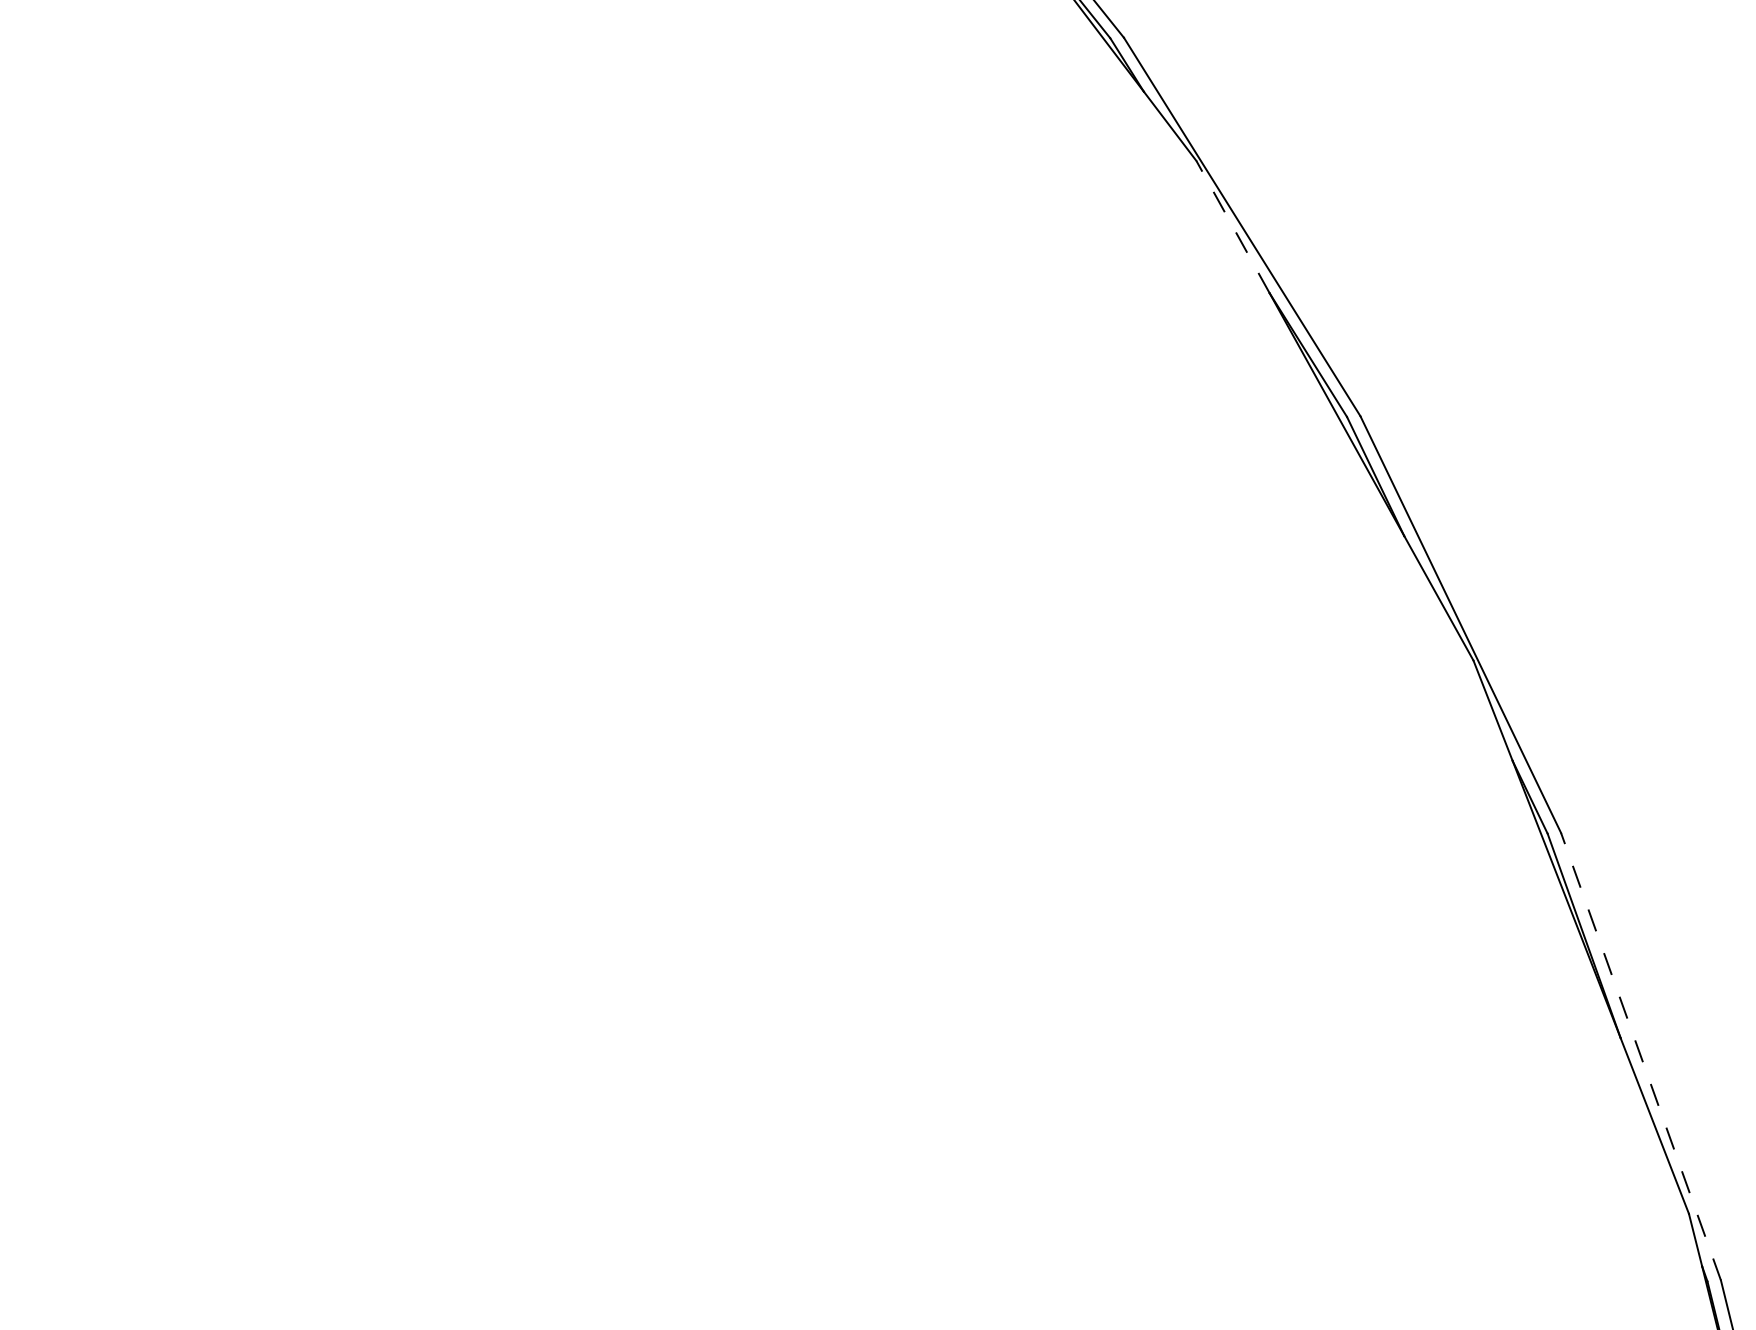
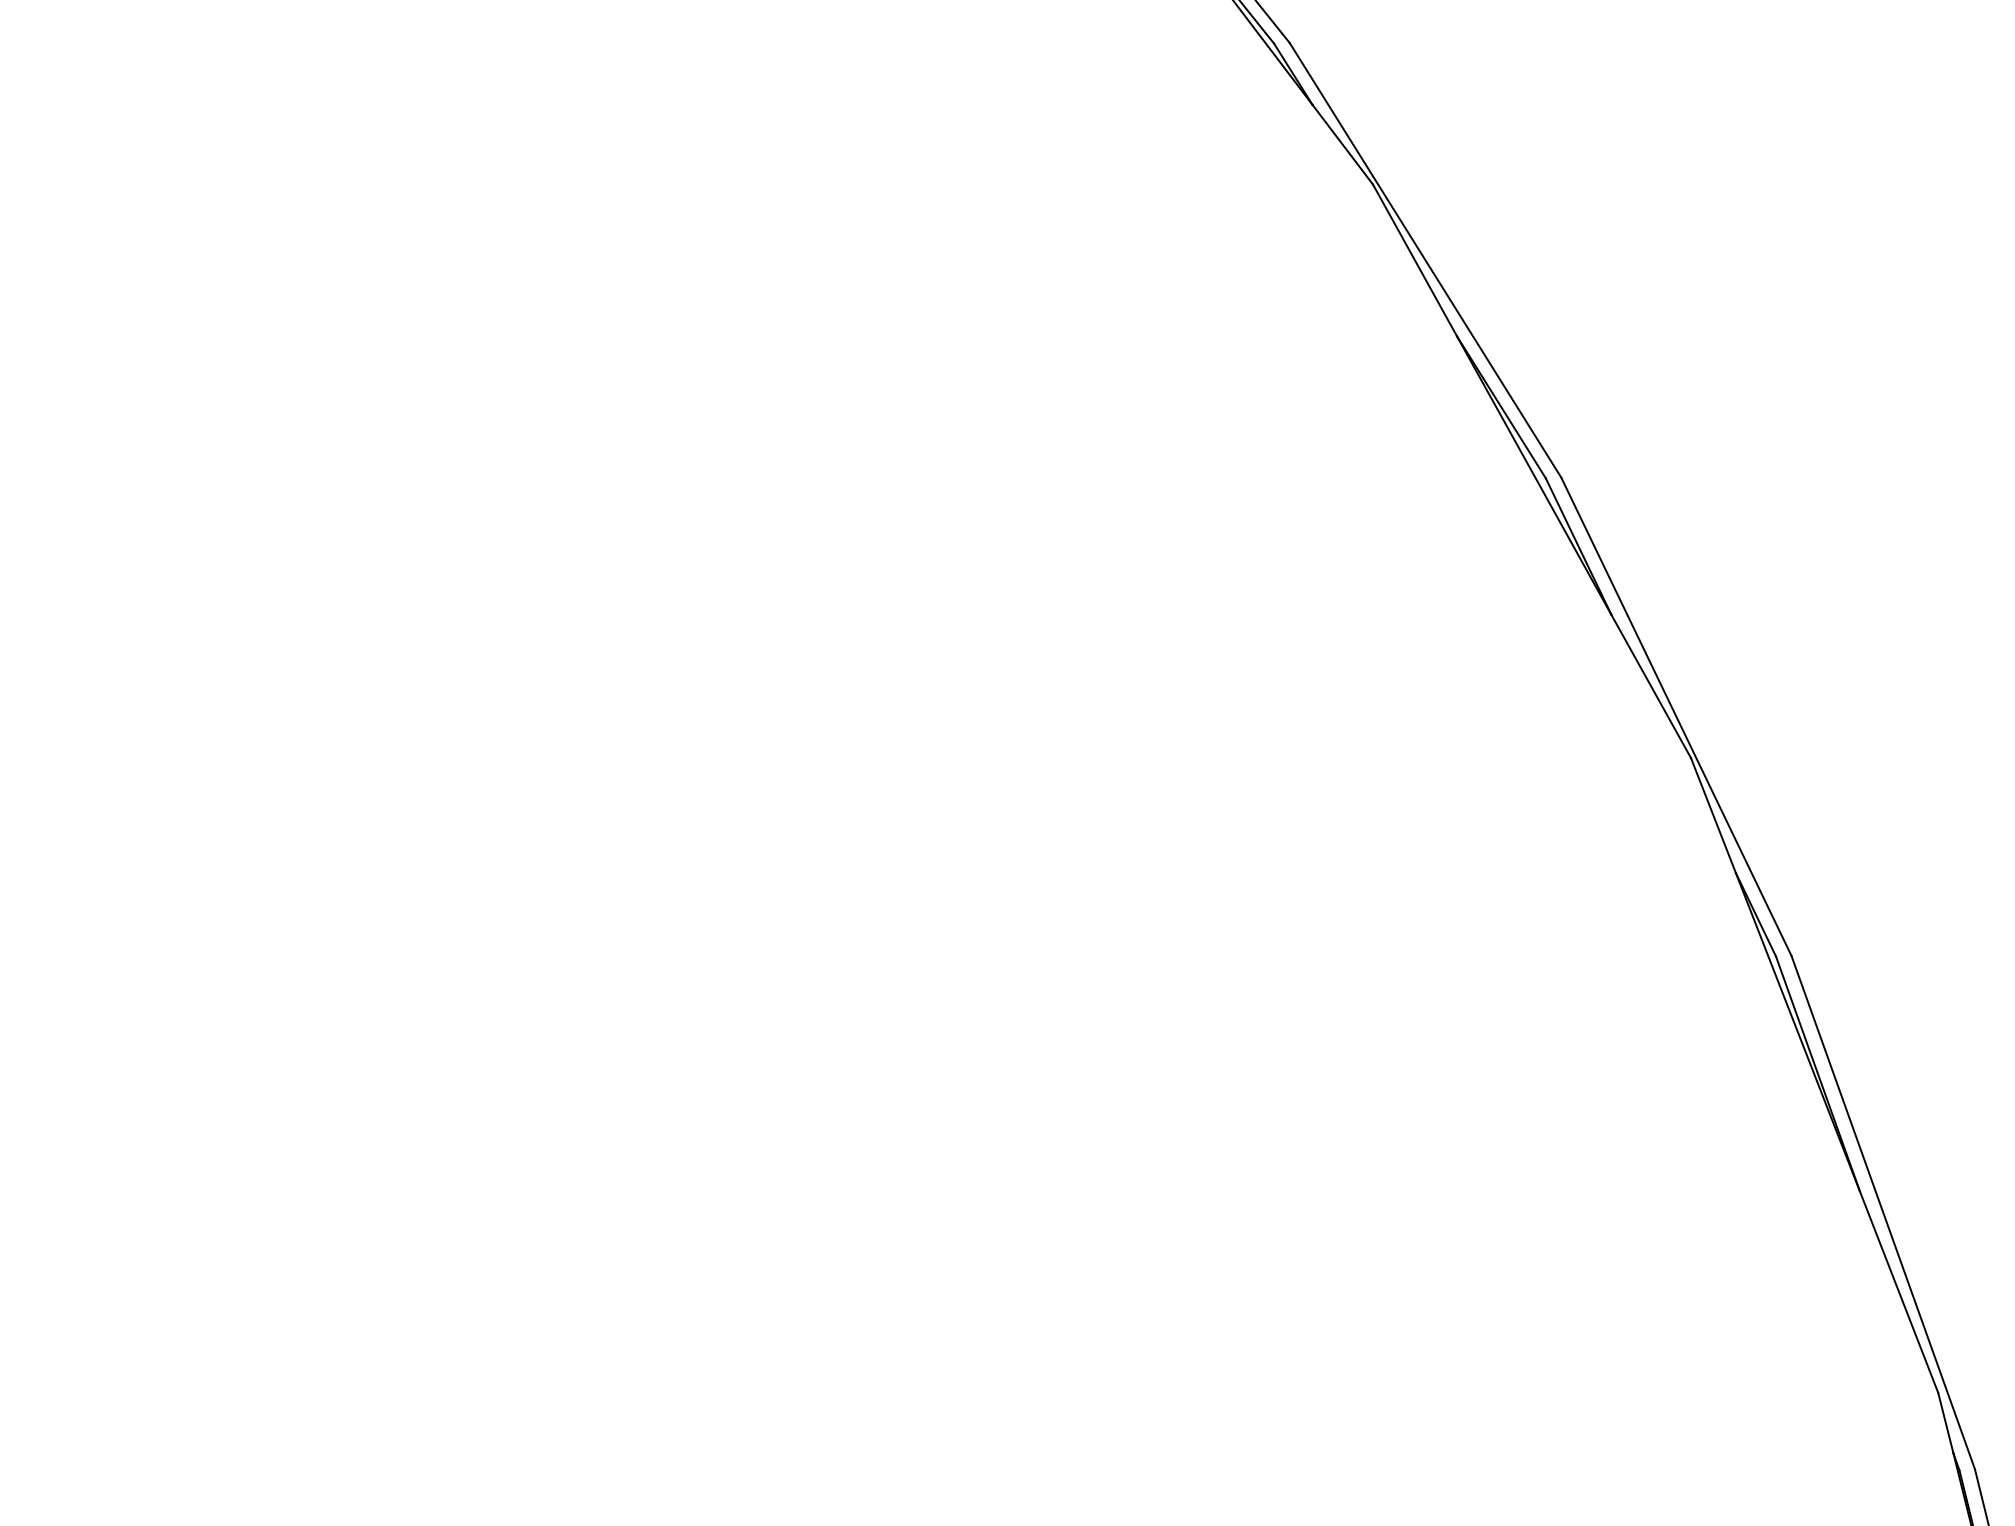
line: (1233, 227) -> (1415, 260), dashed -> solid
line: (1641, 1056) -> (1883, 1212), dashed -> solid

